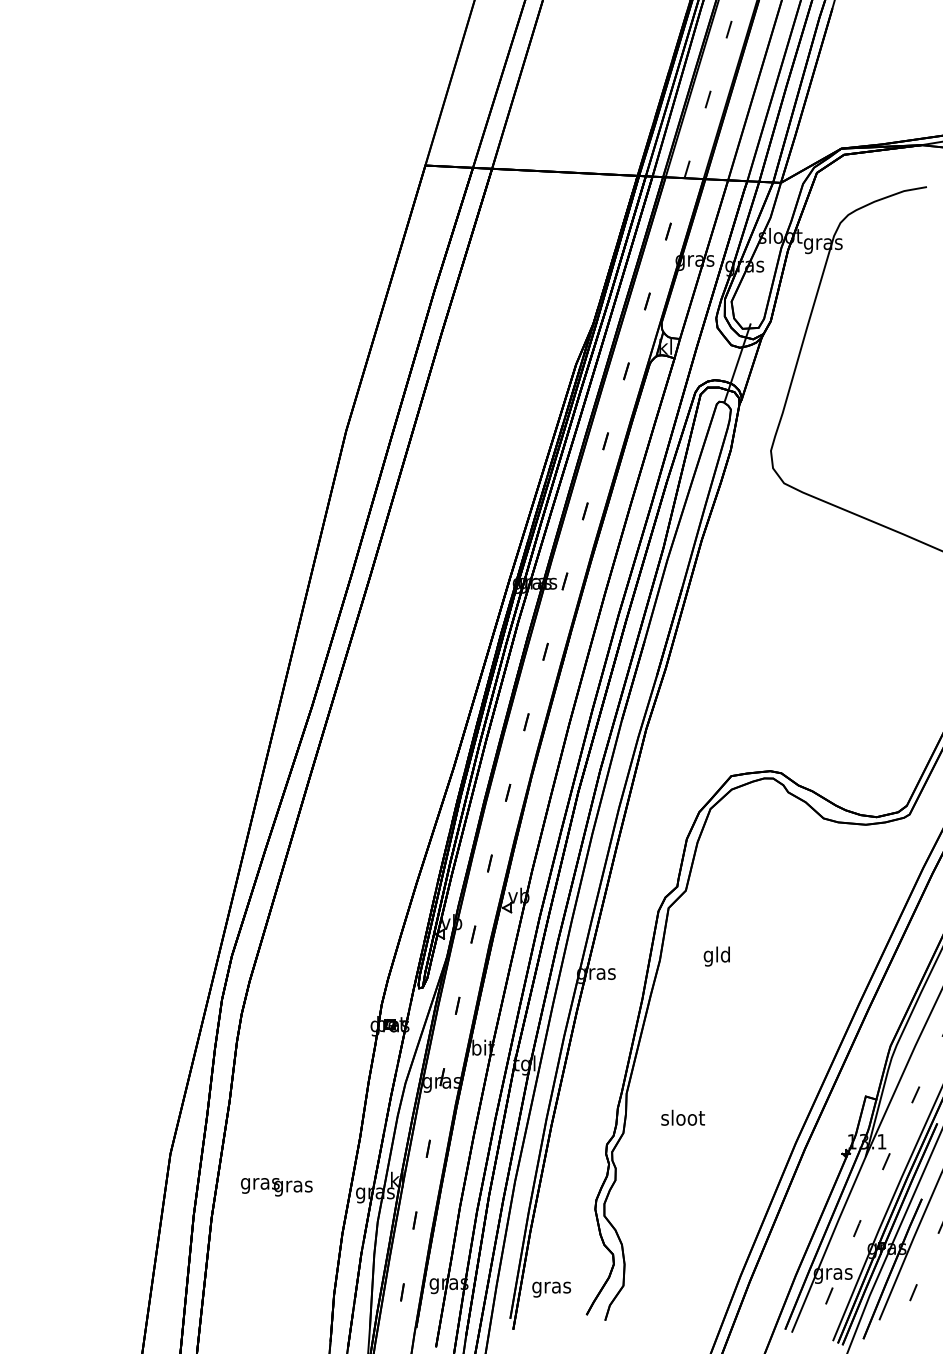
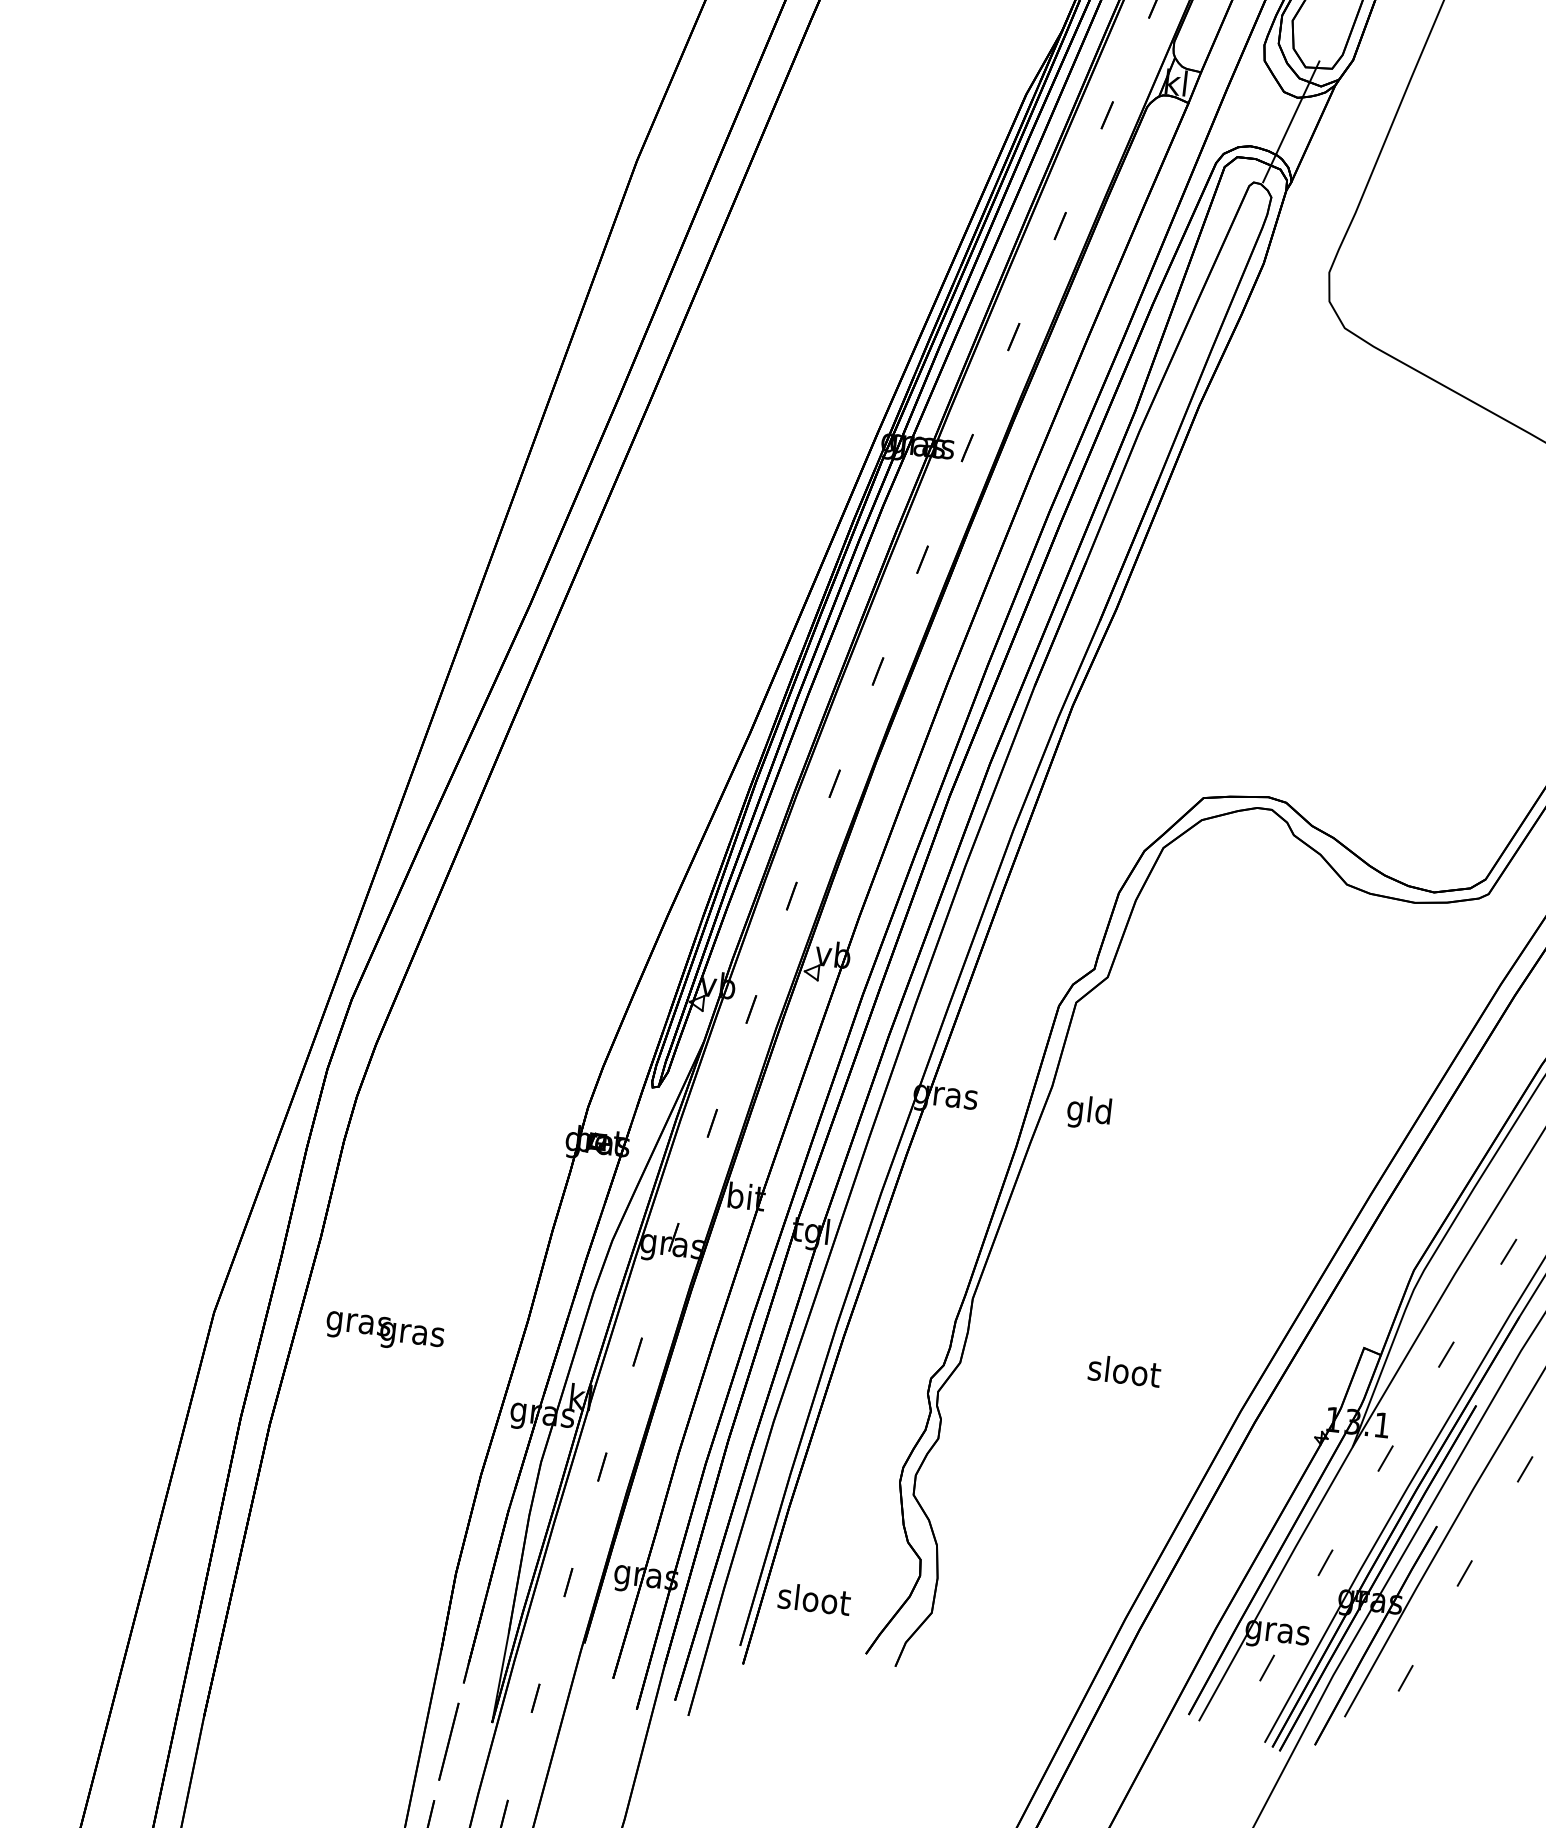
text: (716, 956) -> (1088, 1112), moved
text: (682, 1117) -> (1123, 1370), moved
text: (276, 1187) -> (384, 1332), moved
text: (551, 1287) -> (813, 1602), gras -> sloot

